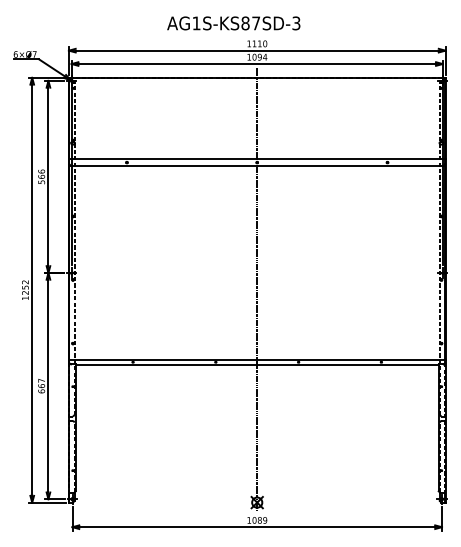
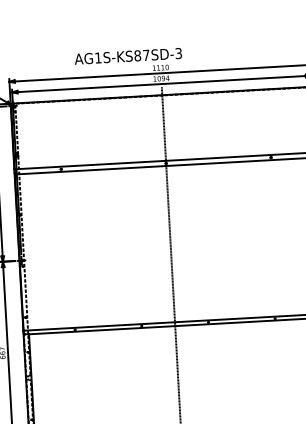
text: (233, 23) -> (128, 56), moved

